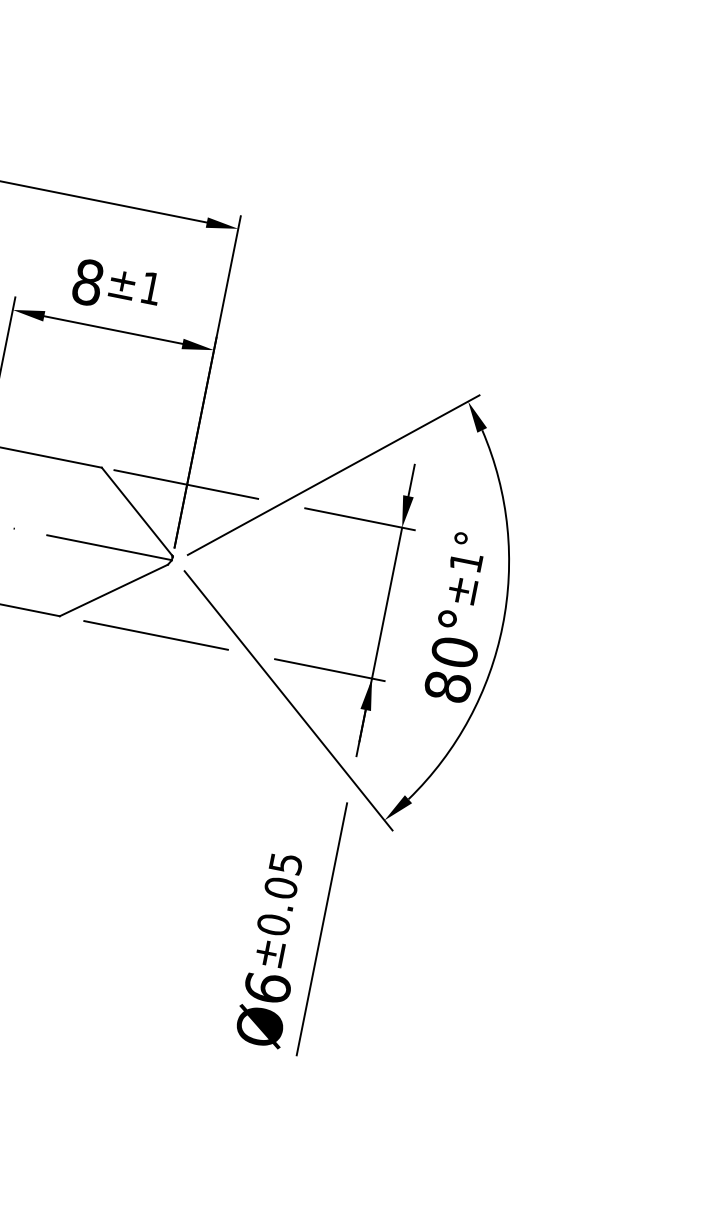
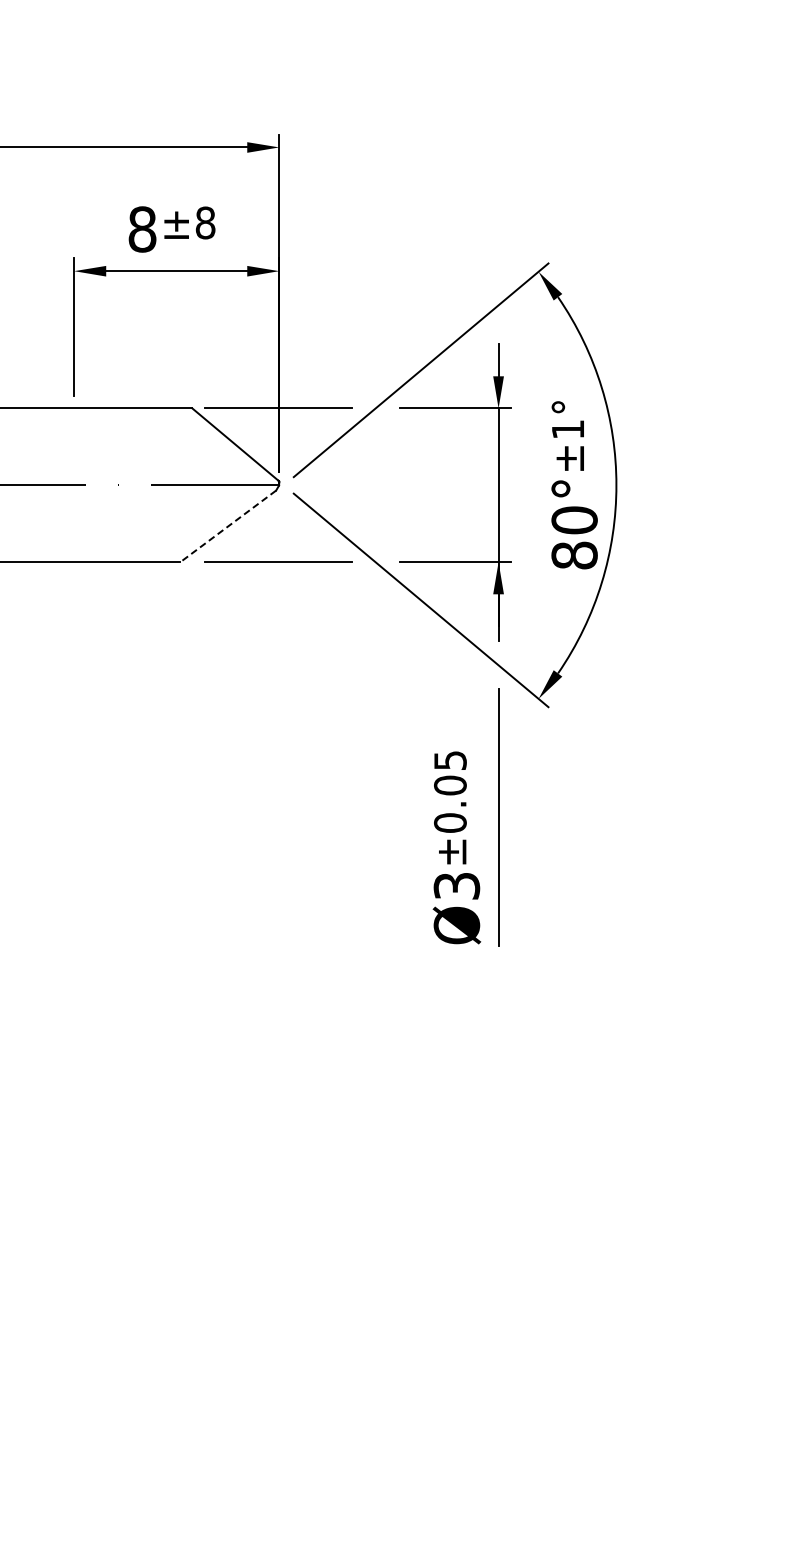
text: (151, 287) -> (205, 222), ±1 -> ±8
line: (114, 590) -> (228, 526), solid -> dashed
text: (267, 987) -> (456, 885), Ø6 -> Ø3

